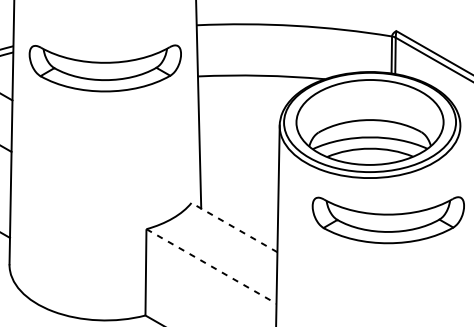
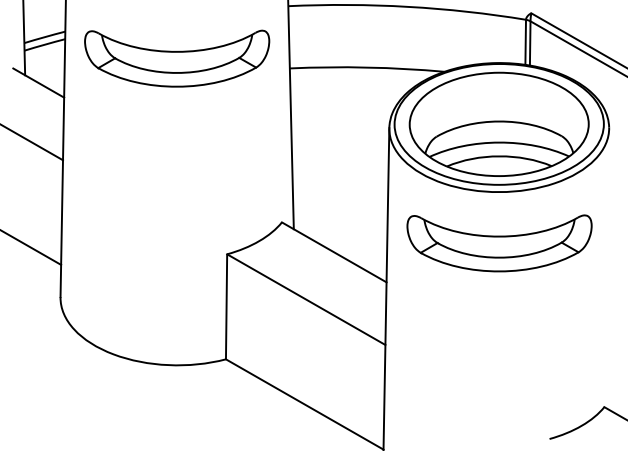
part: (388, 220) -> (499, 243), moved
line: (233, 227) -> (333, 252), dashed -> solid
line: (211, 266) -> (306, 299), dashed -> solid

